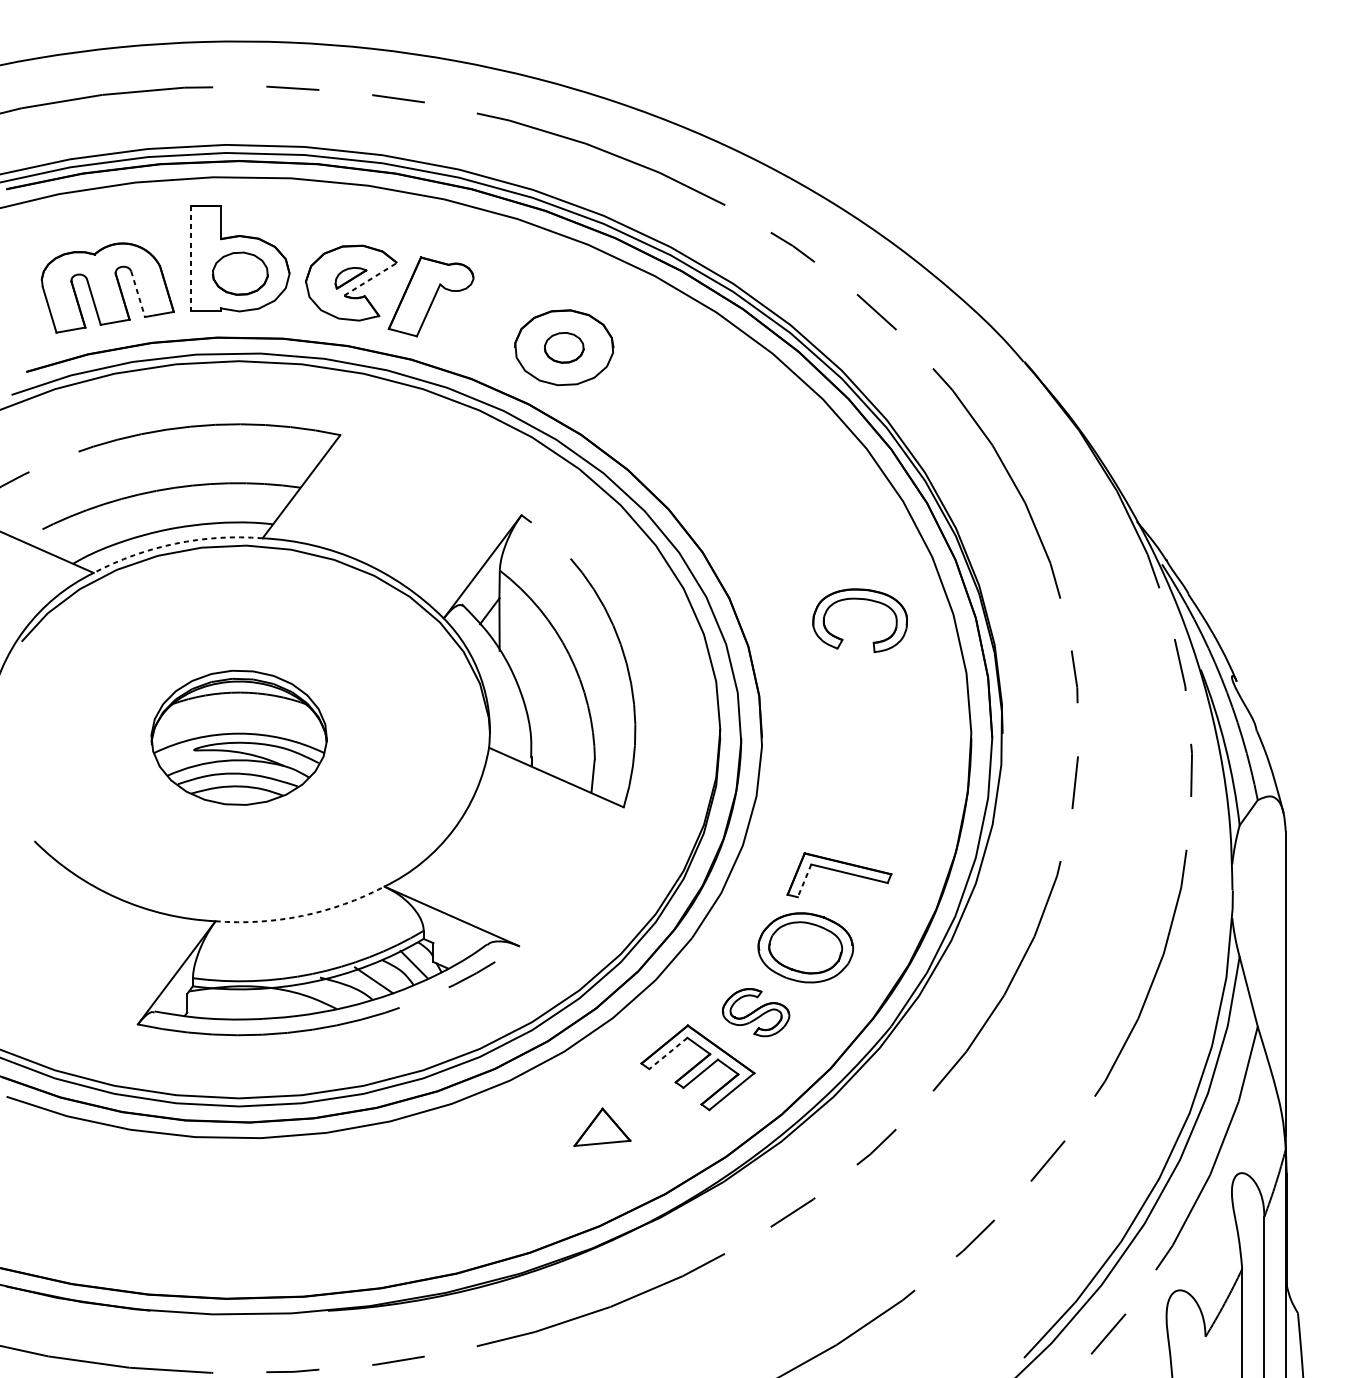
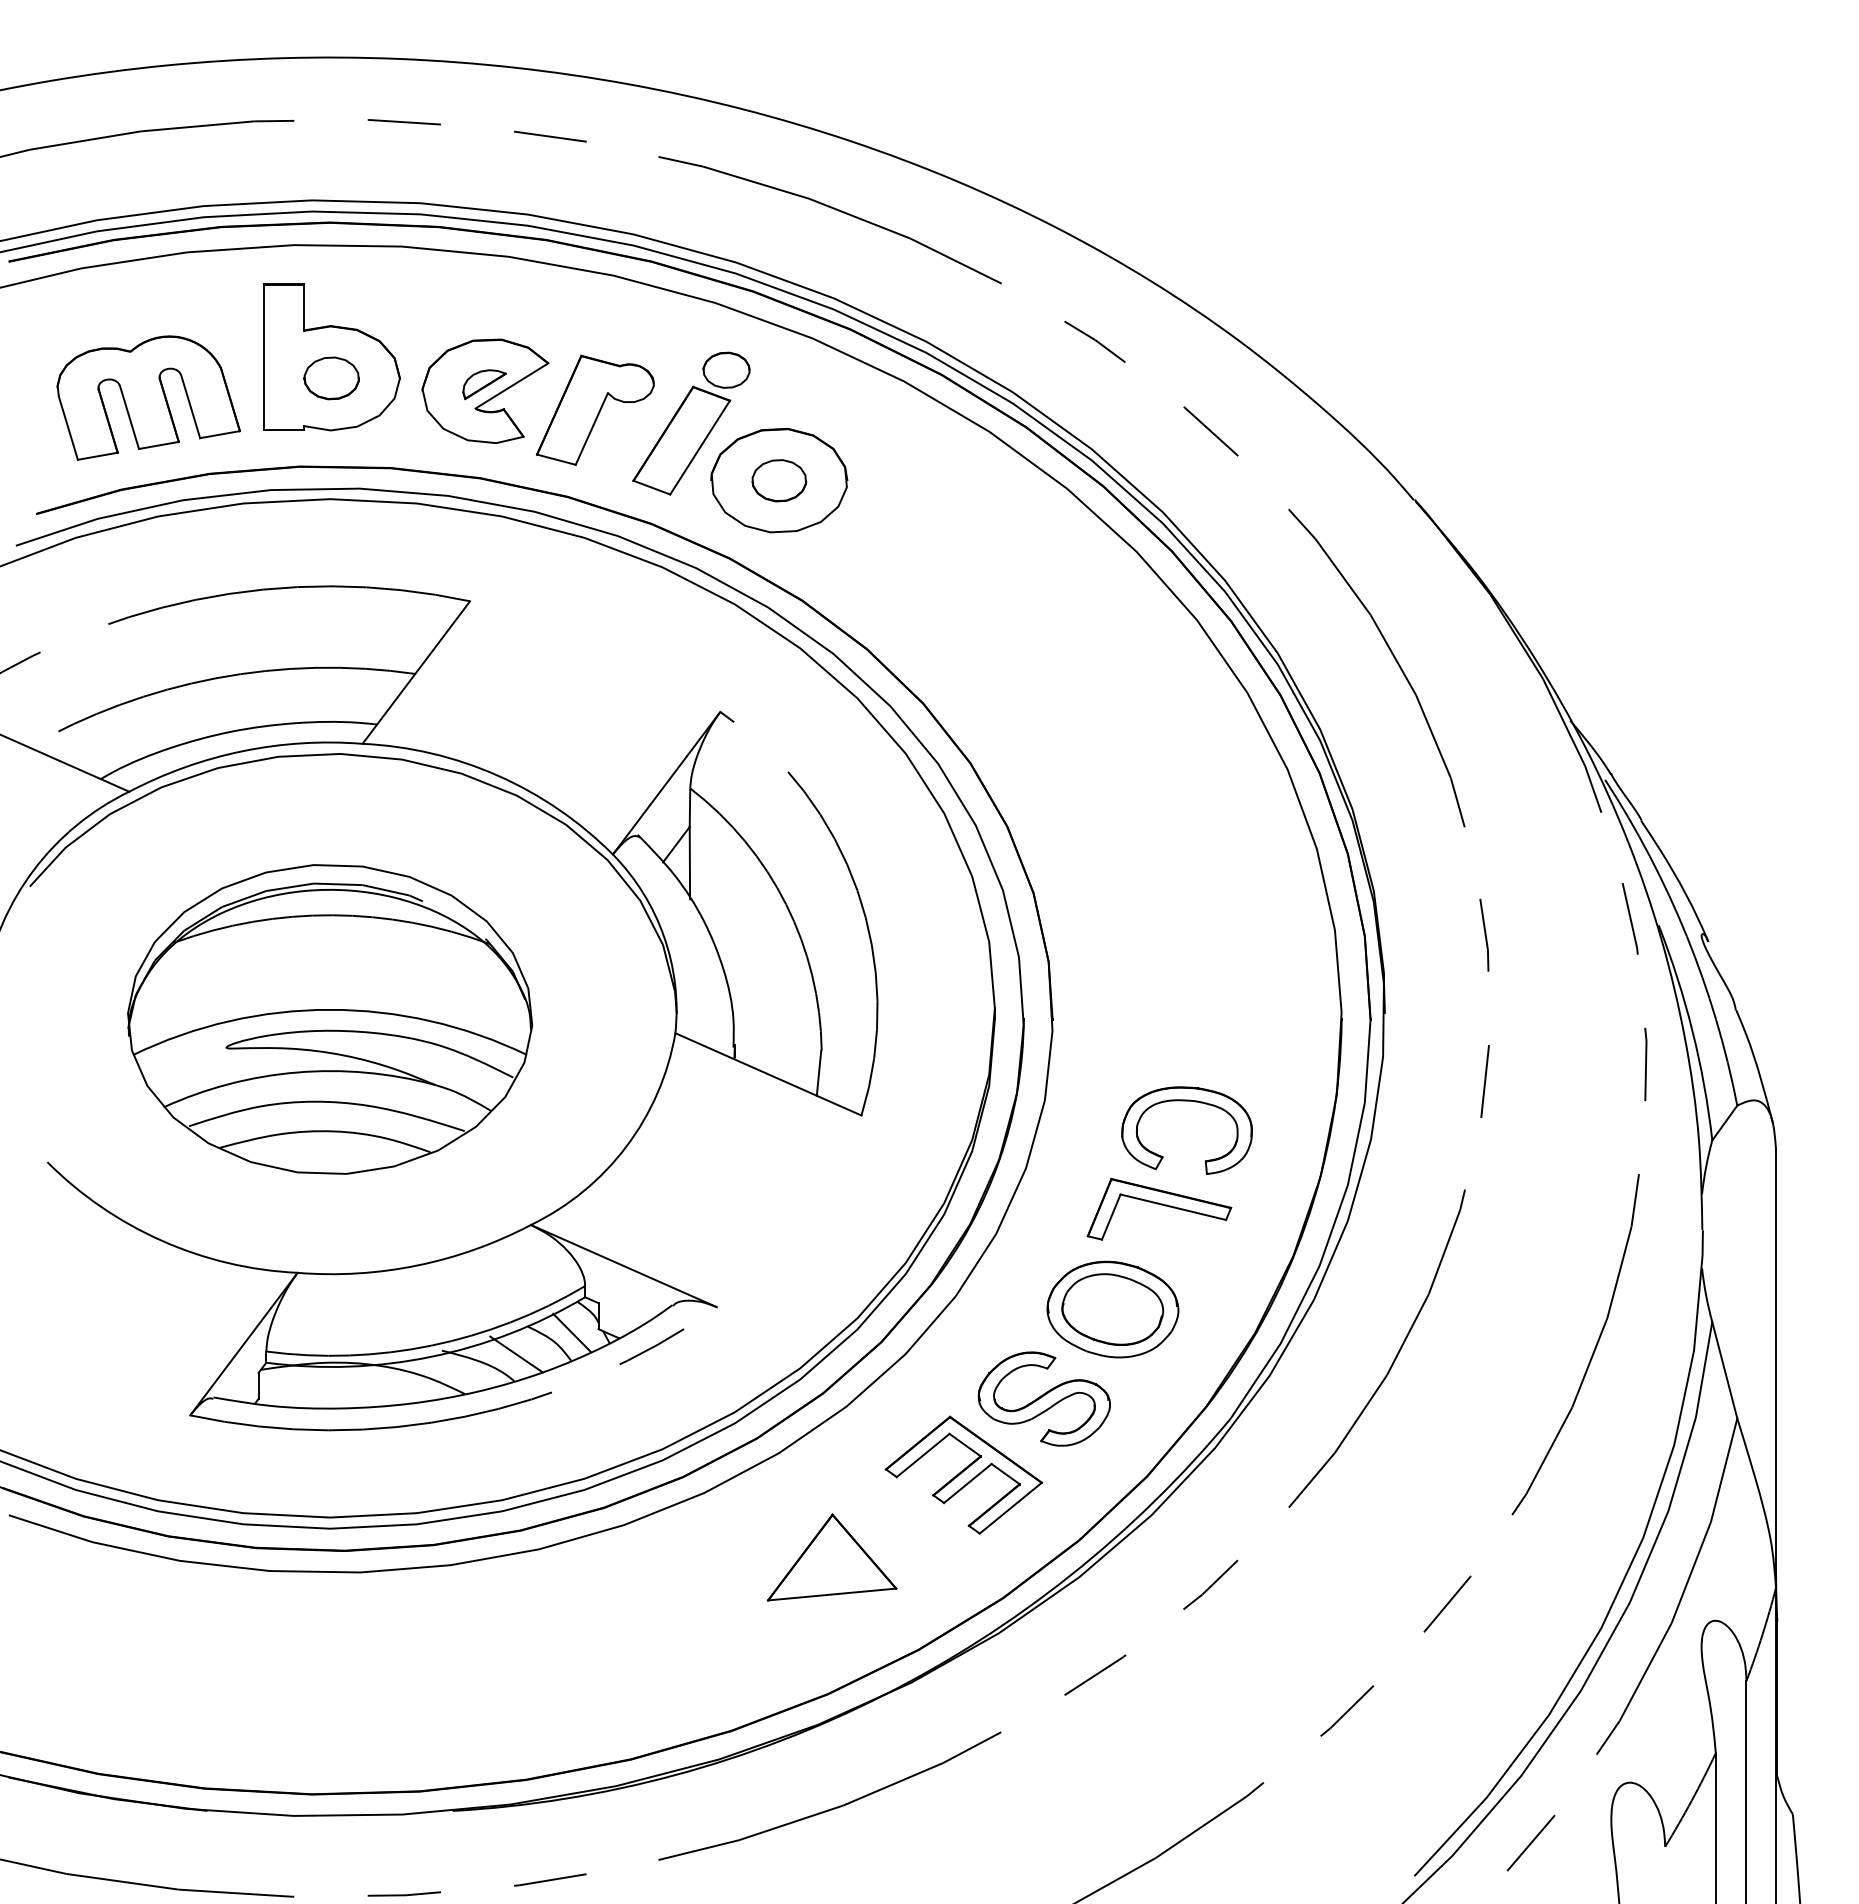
line: (190, 258) -> (263, 357), dashed -> solid
part: (240, 273) -> (331, 378), size x0.71
line: (370, 278) -> (511, 385), dashed -> solid
line: (138, 294) -> (190, 406), dashed -> solid
part: (500, 306) -> (691, 423), added
arc: (175, 543) -> (242, 751), dashed -> solid
part: (859, 599) -> (1186, 1101), moved
part: (239, 737) -> (330, 1019), size x1.67
line: (804, 881) -> (1111, 1217), dashed -> solid
arc: (302, 915) -> (417, 1265), dashed -> solid
part: (755, 1012) -> (1043, 1398), size x1.43
line: (667, 1053) -> (922, 1455), dashed -> solid
part: (602, 1127) -> (831, 1557), size x1.67

